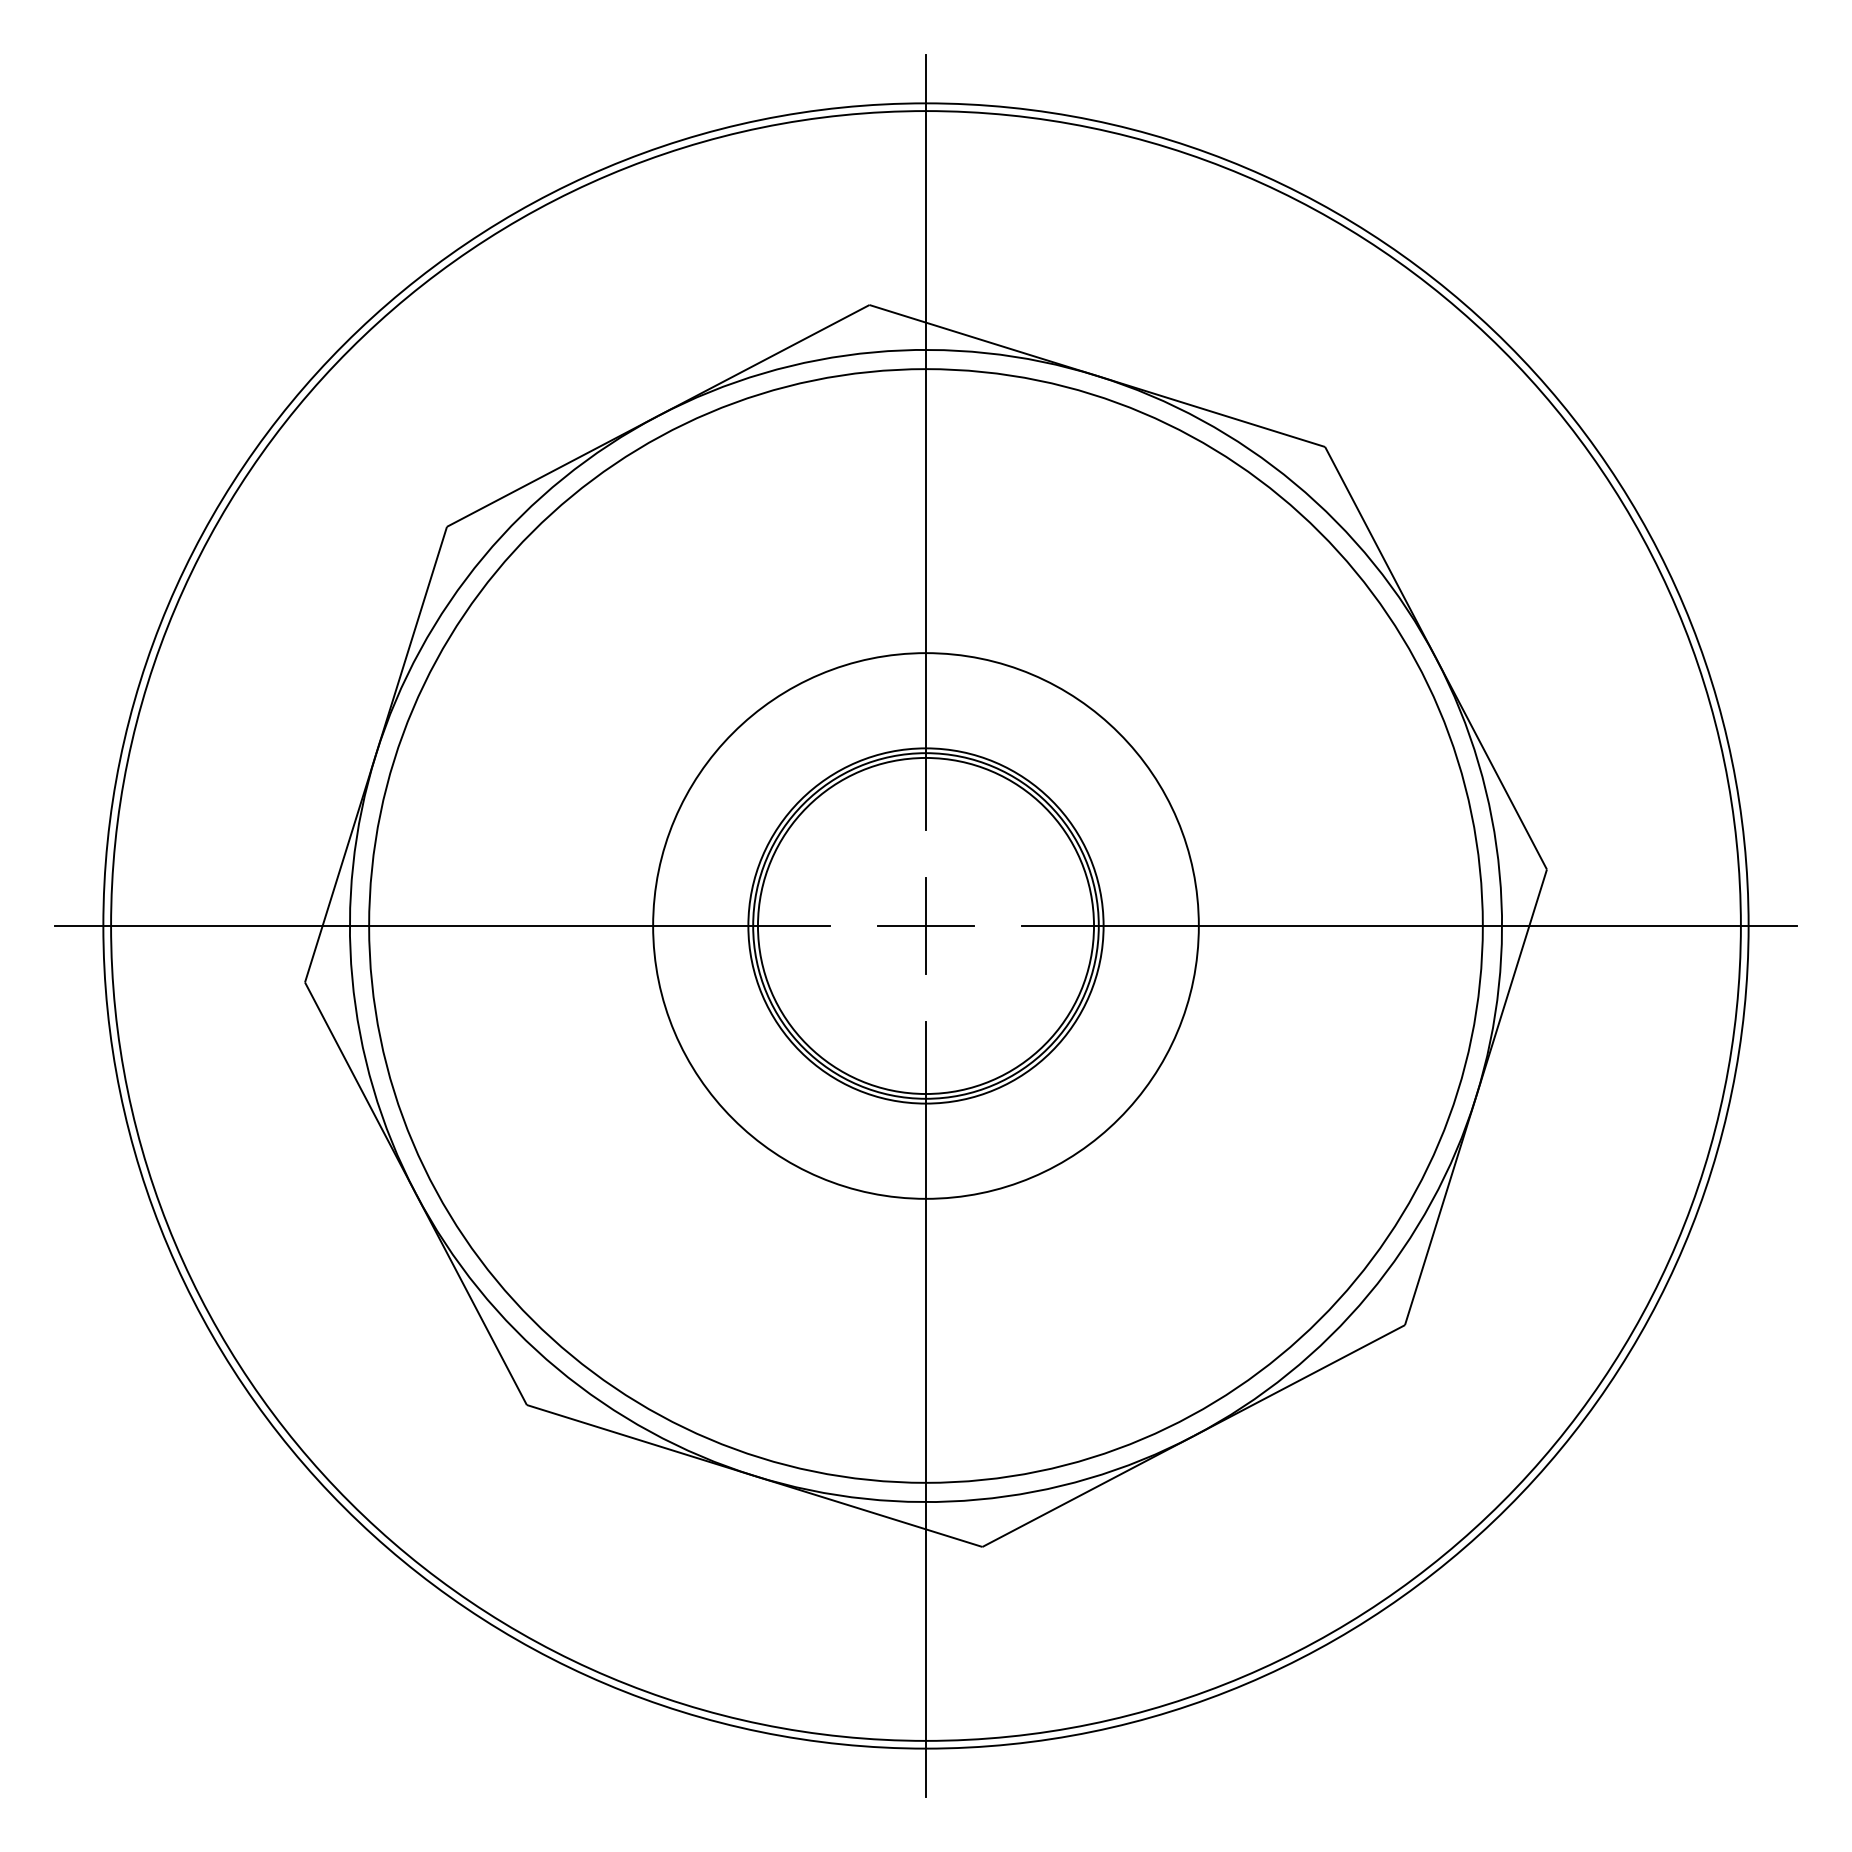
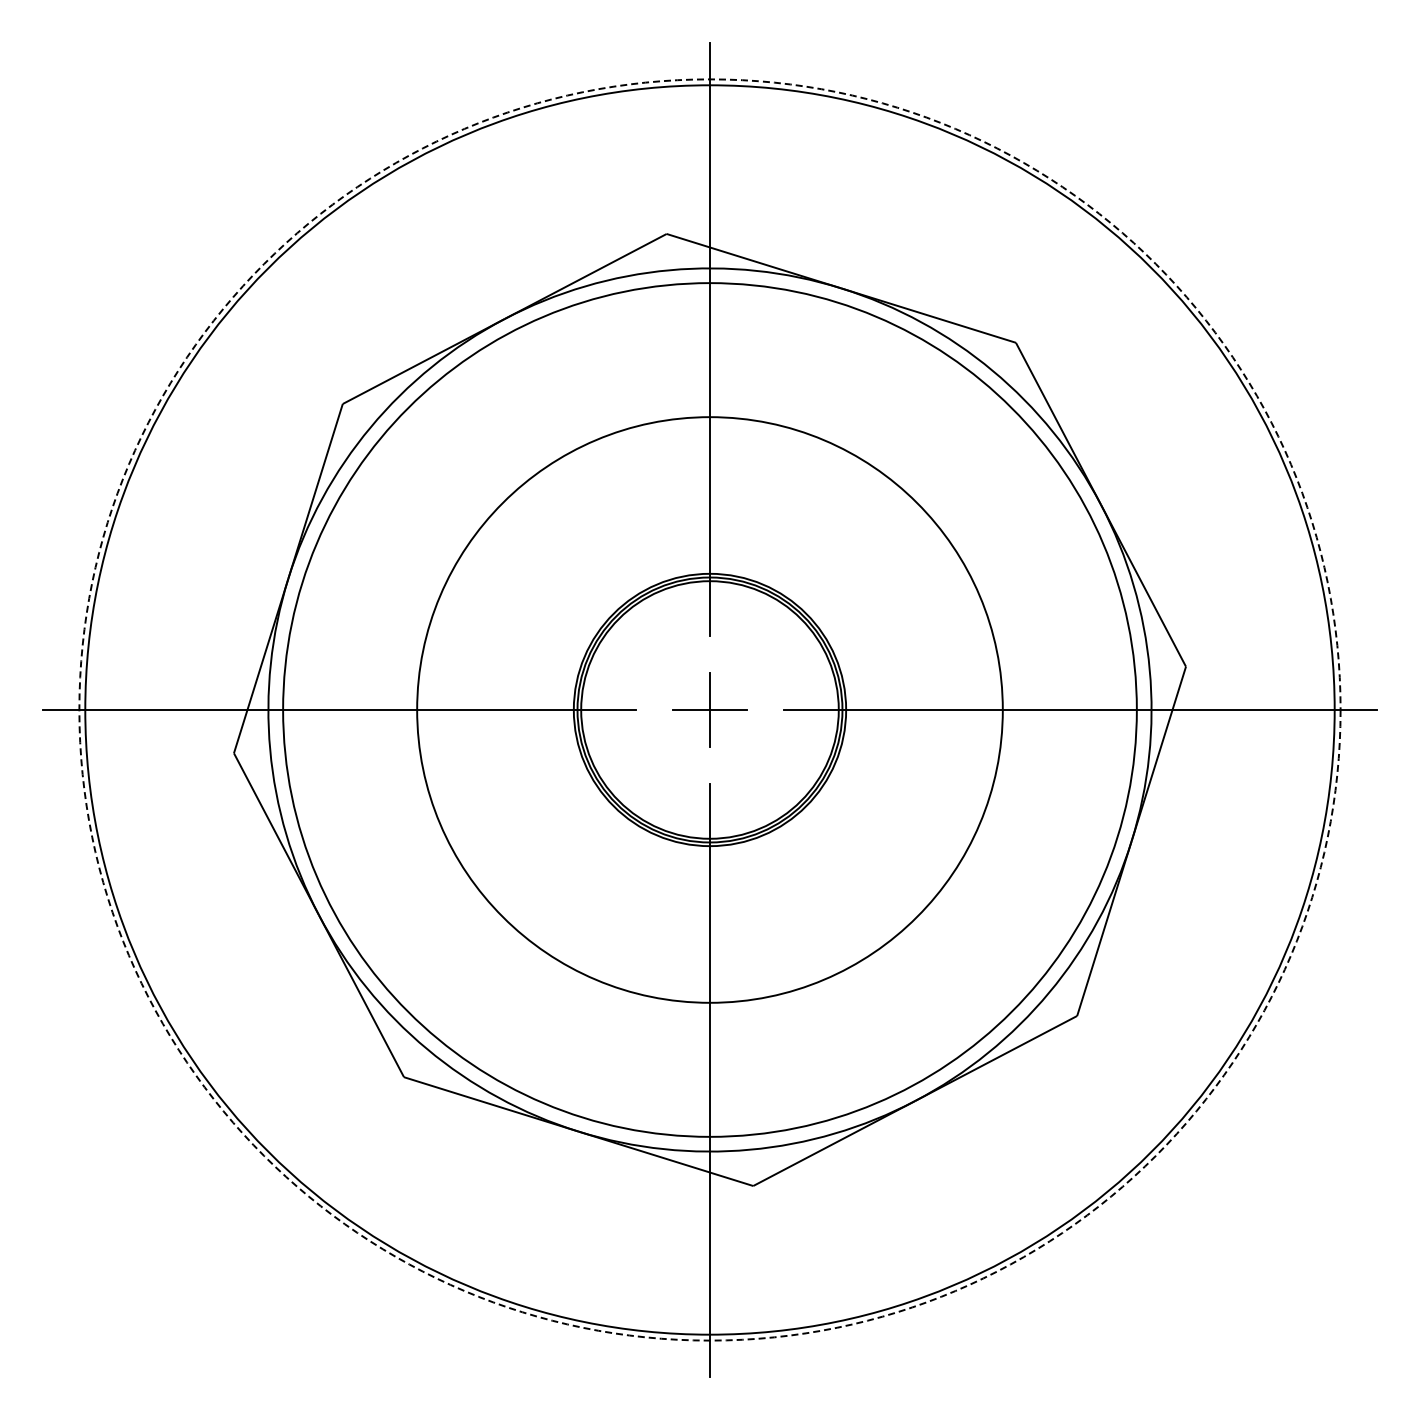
circle: (925, 925) -> (709, 709), size x1.4
circle: (925, 925) -> (709, 709), solid -> dashed

